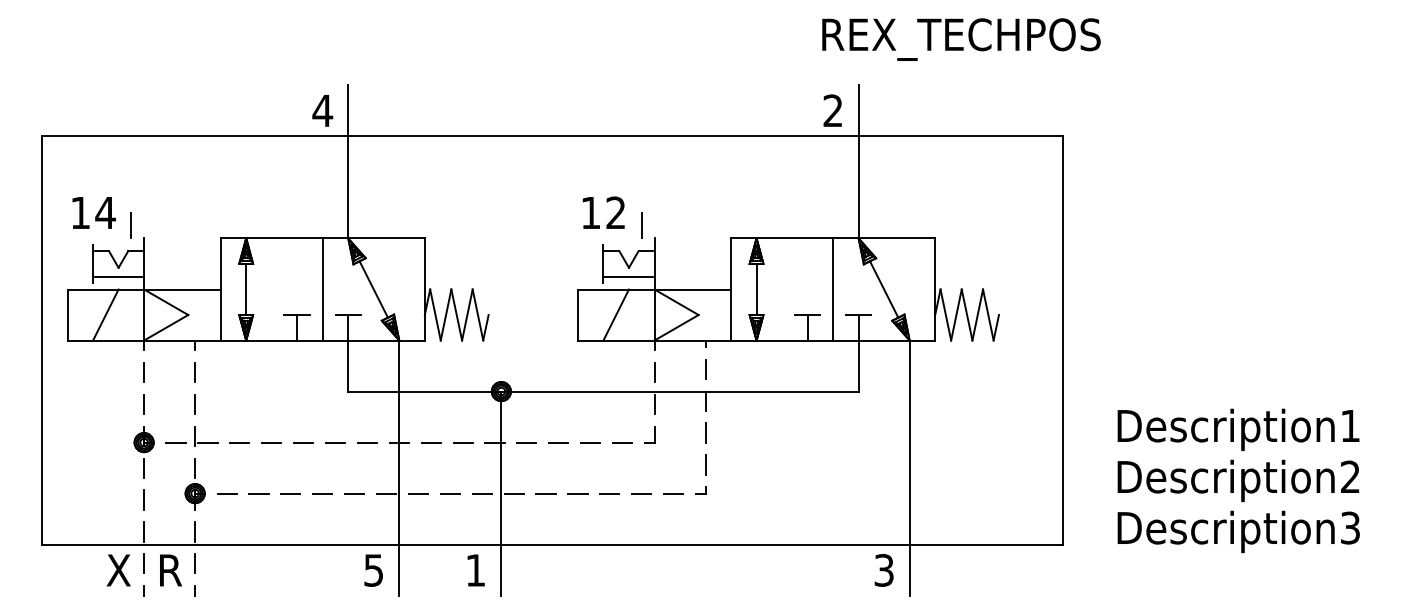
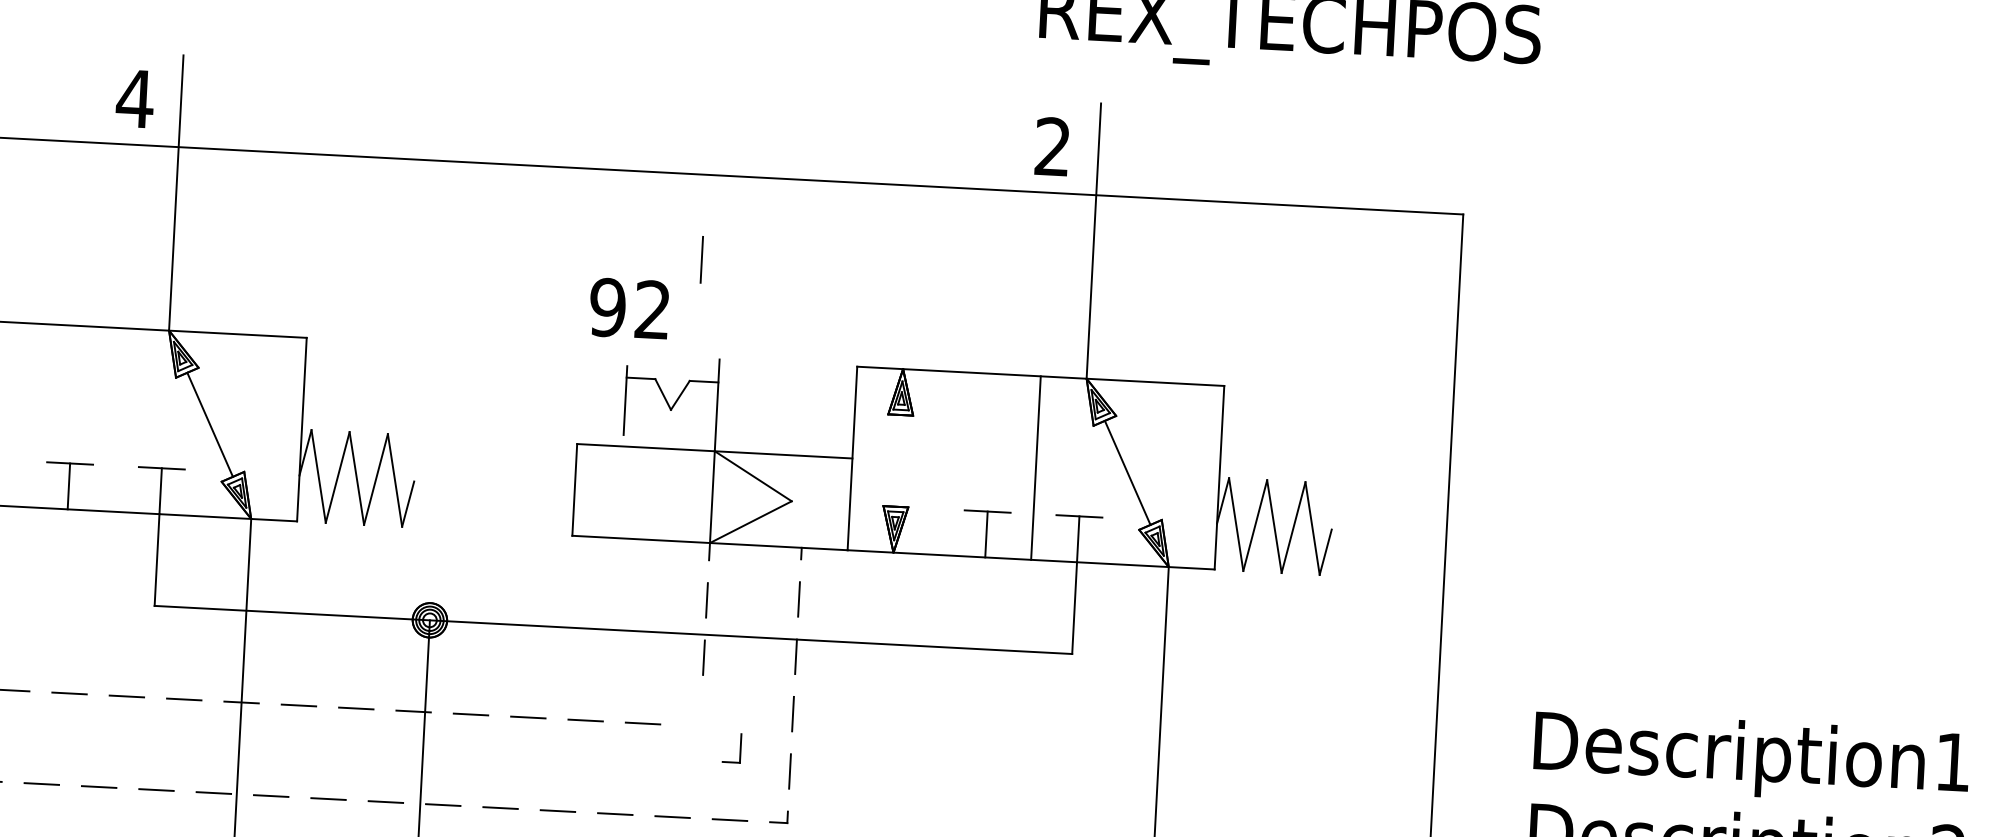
text: (590, 212) -> (607, 306), 12 -> 92
line: (641, 225) -> (701, 259), moved
line: (628, 276) -> (669, 425), removed
line: (322, 289) -> (117, 419), removed
line: (756, 289) -> (898, 460), removed
line: (615, 314) -> (642, 492), removed
part: (649, 434) -> (731, 747), moved

